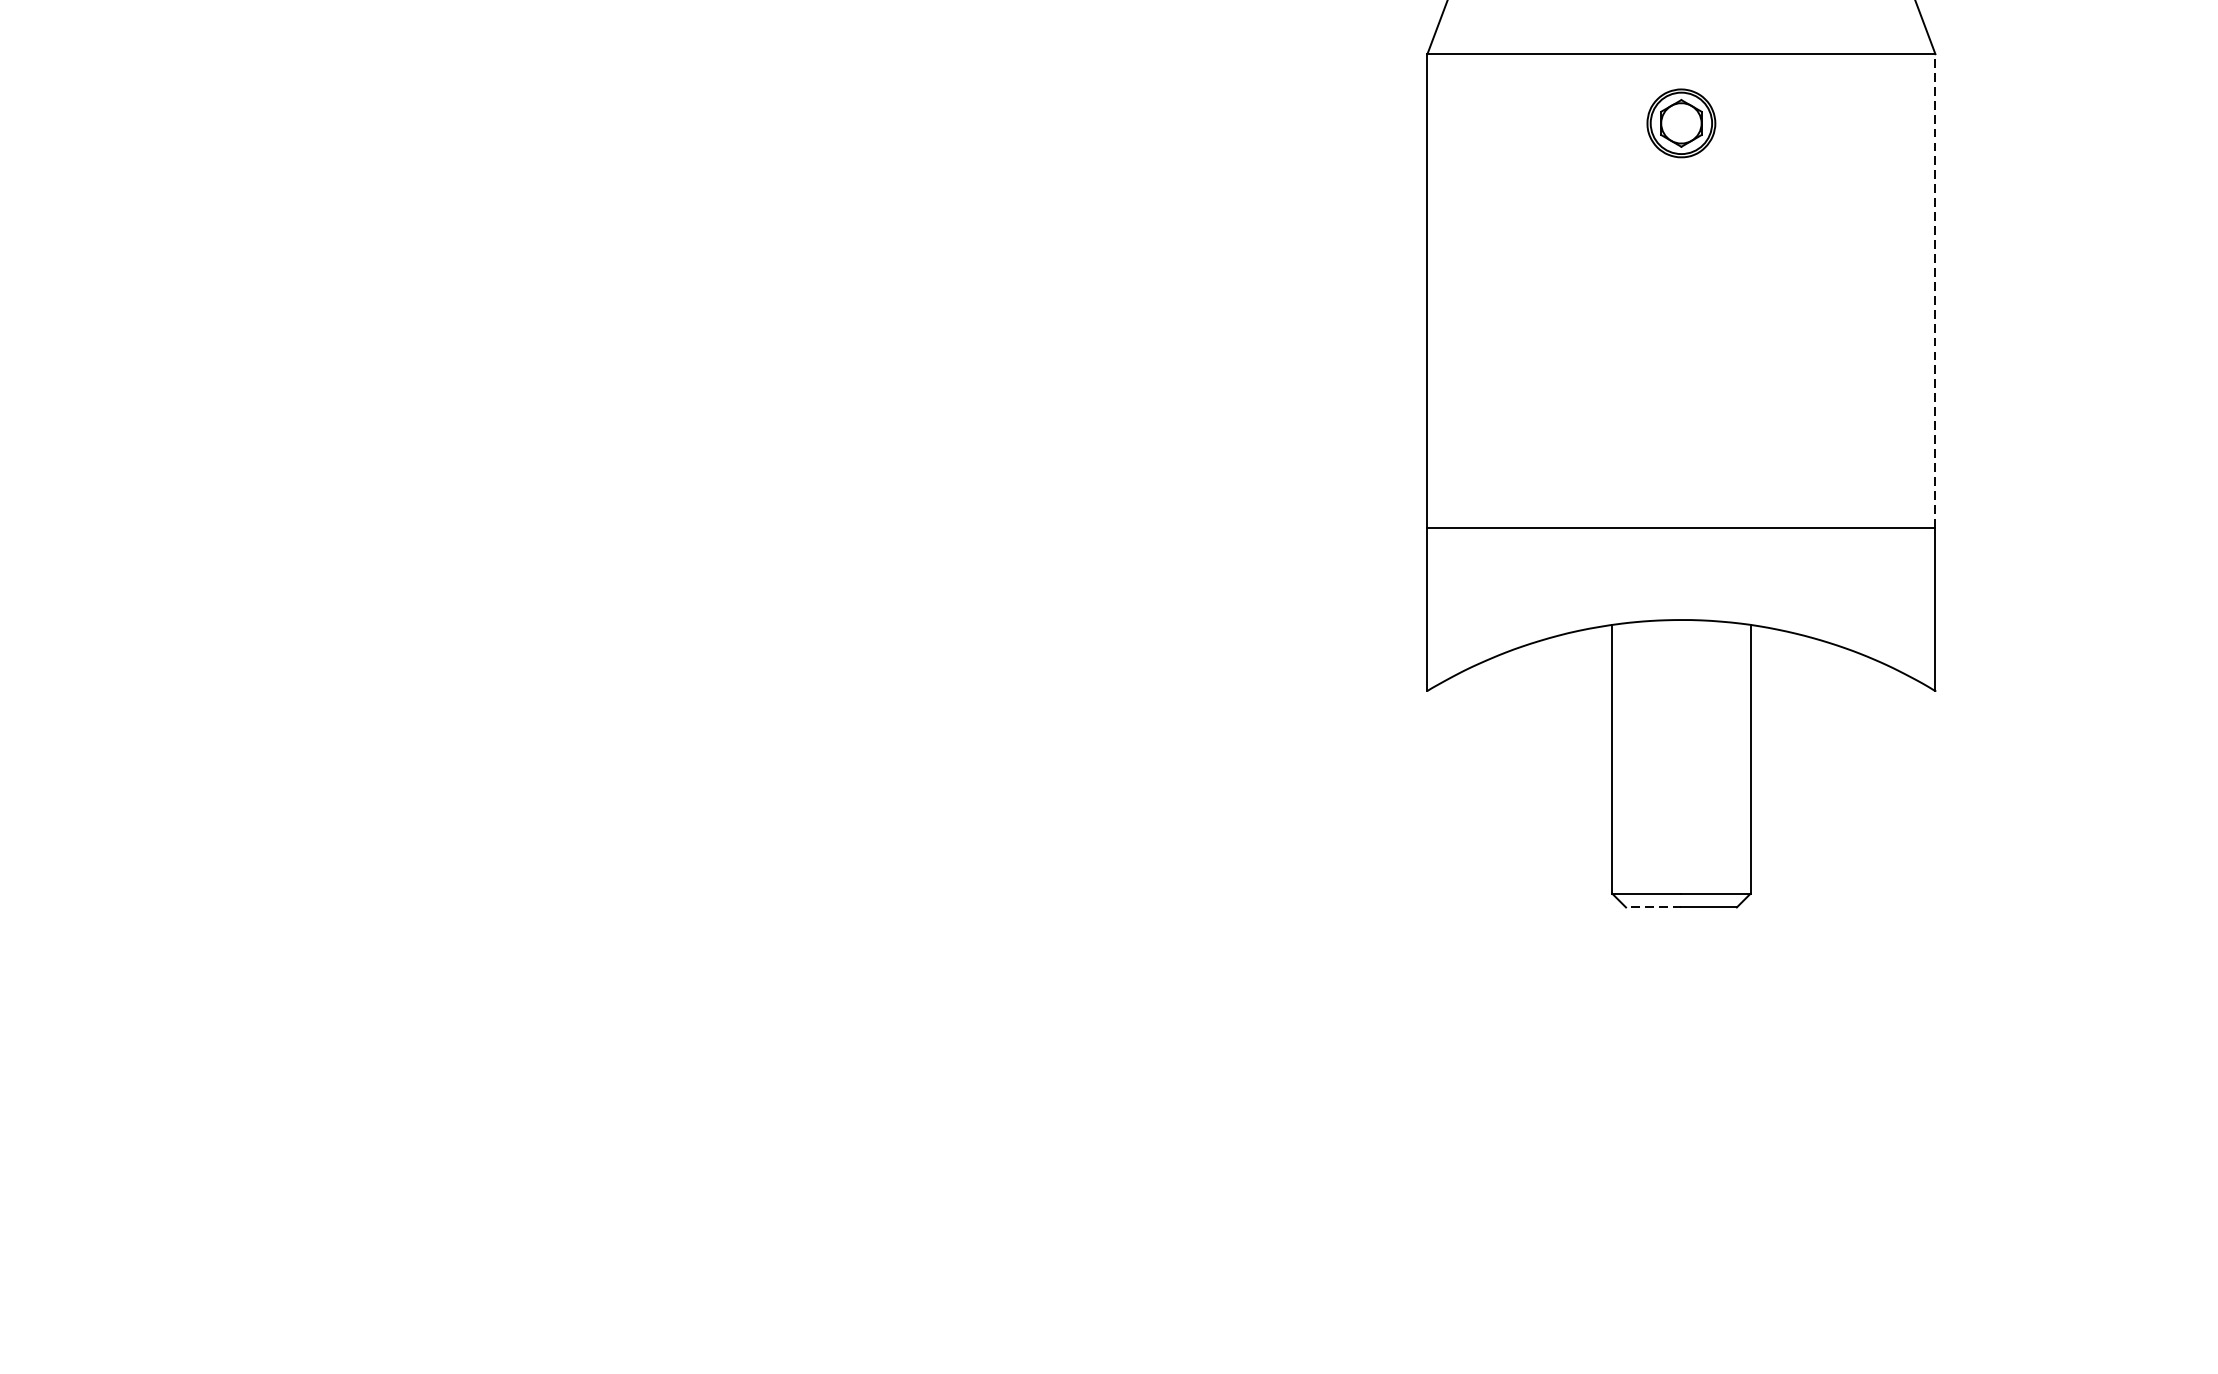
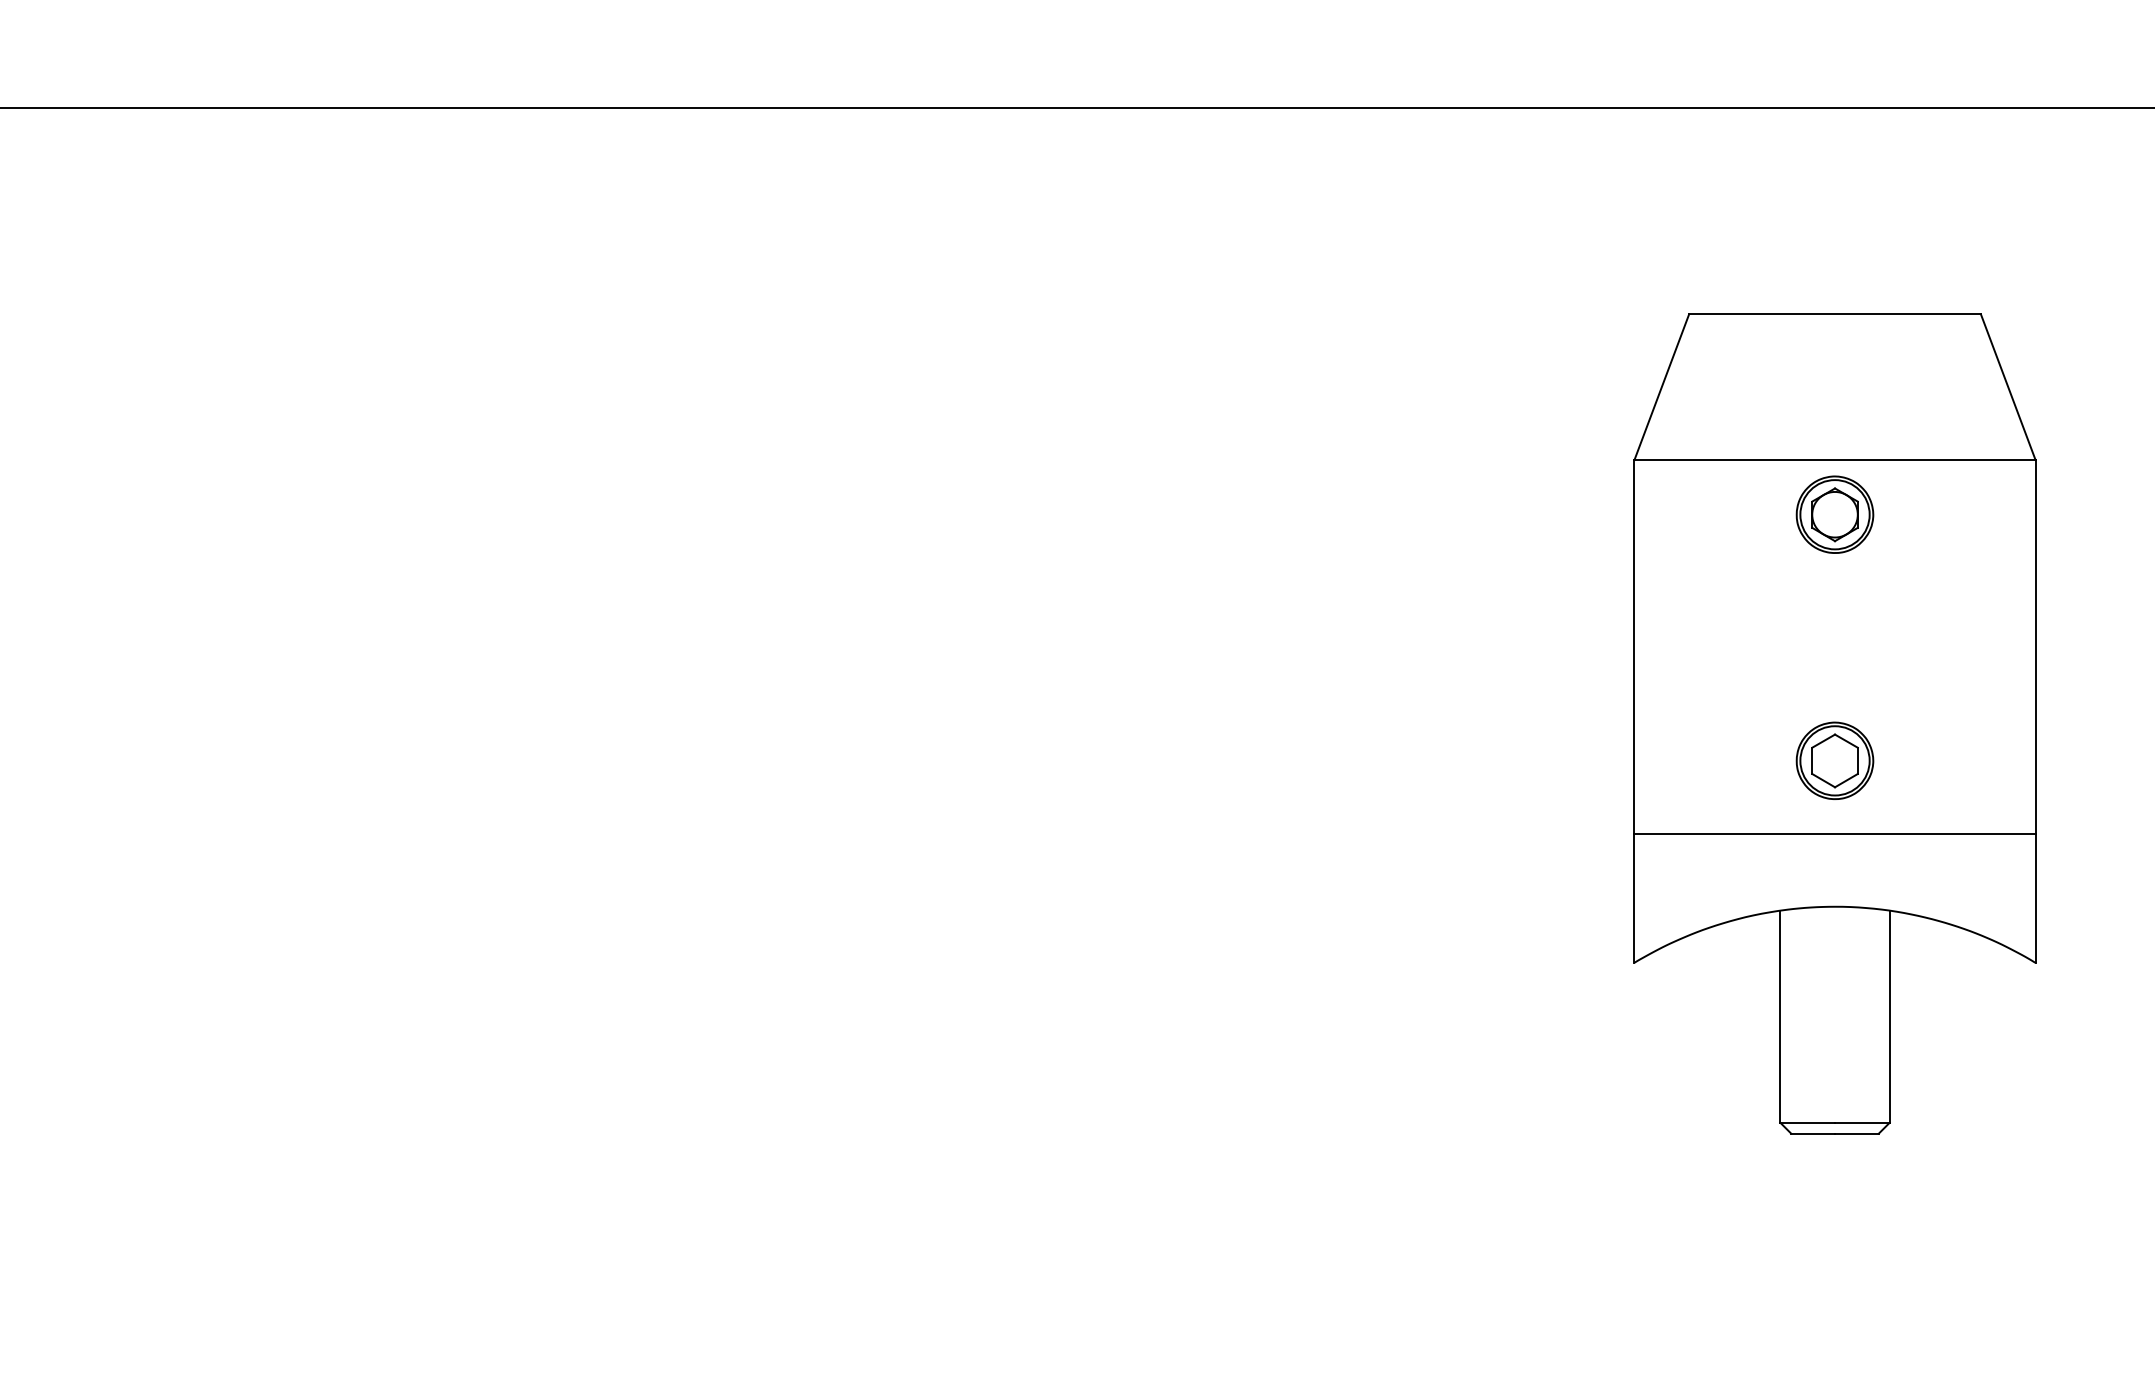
part: (1680, 123) -> (1834, 514), size x1.43
line: (1935, 290) -> (2035, 646), dashed -> solid
part: (1680, 434) -> (1834, 760), added
line: (1654, 907) -> (1813, 1133), dashed -> solid

